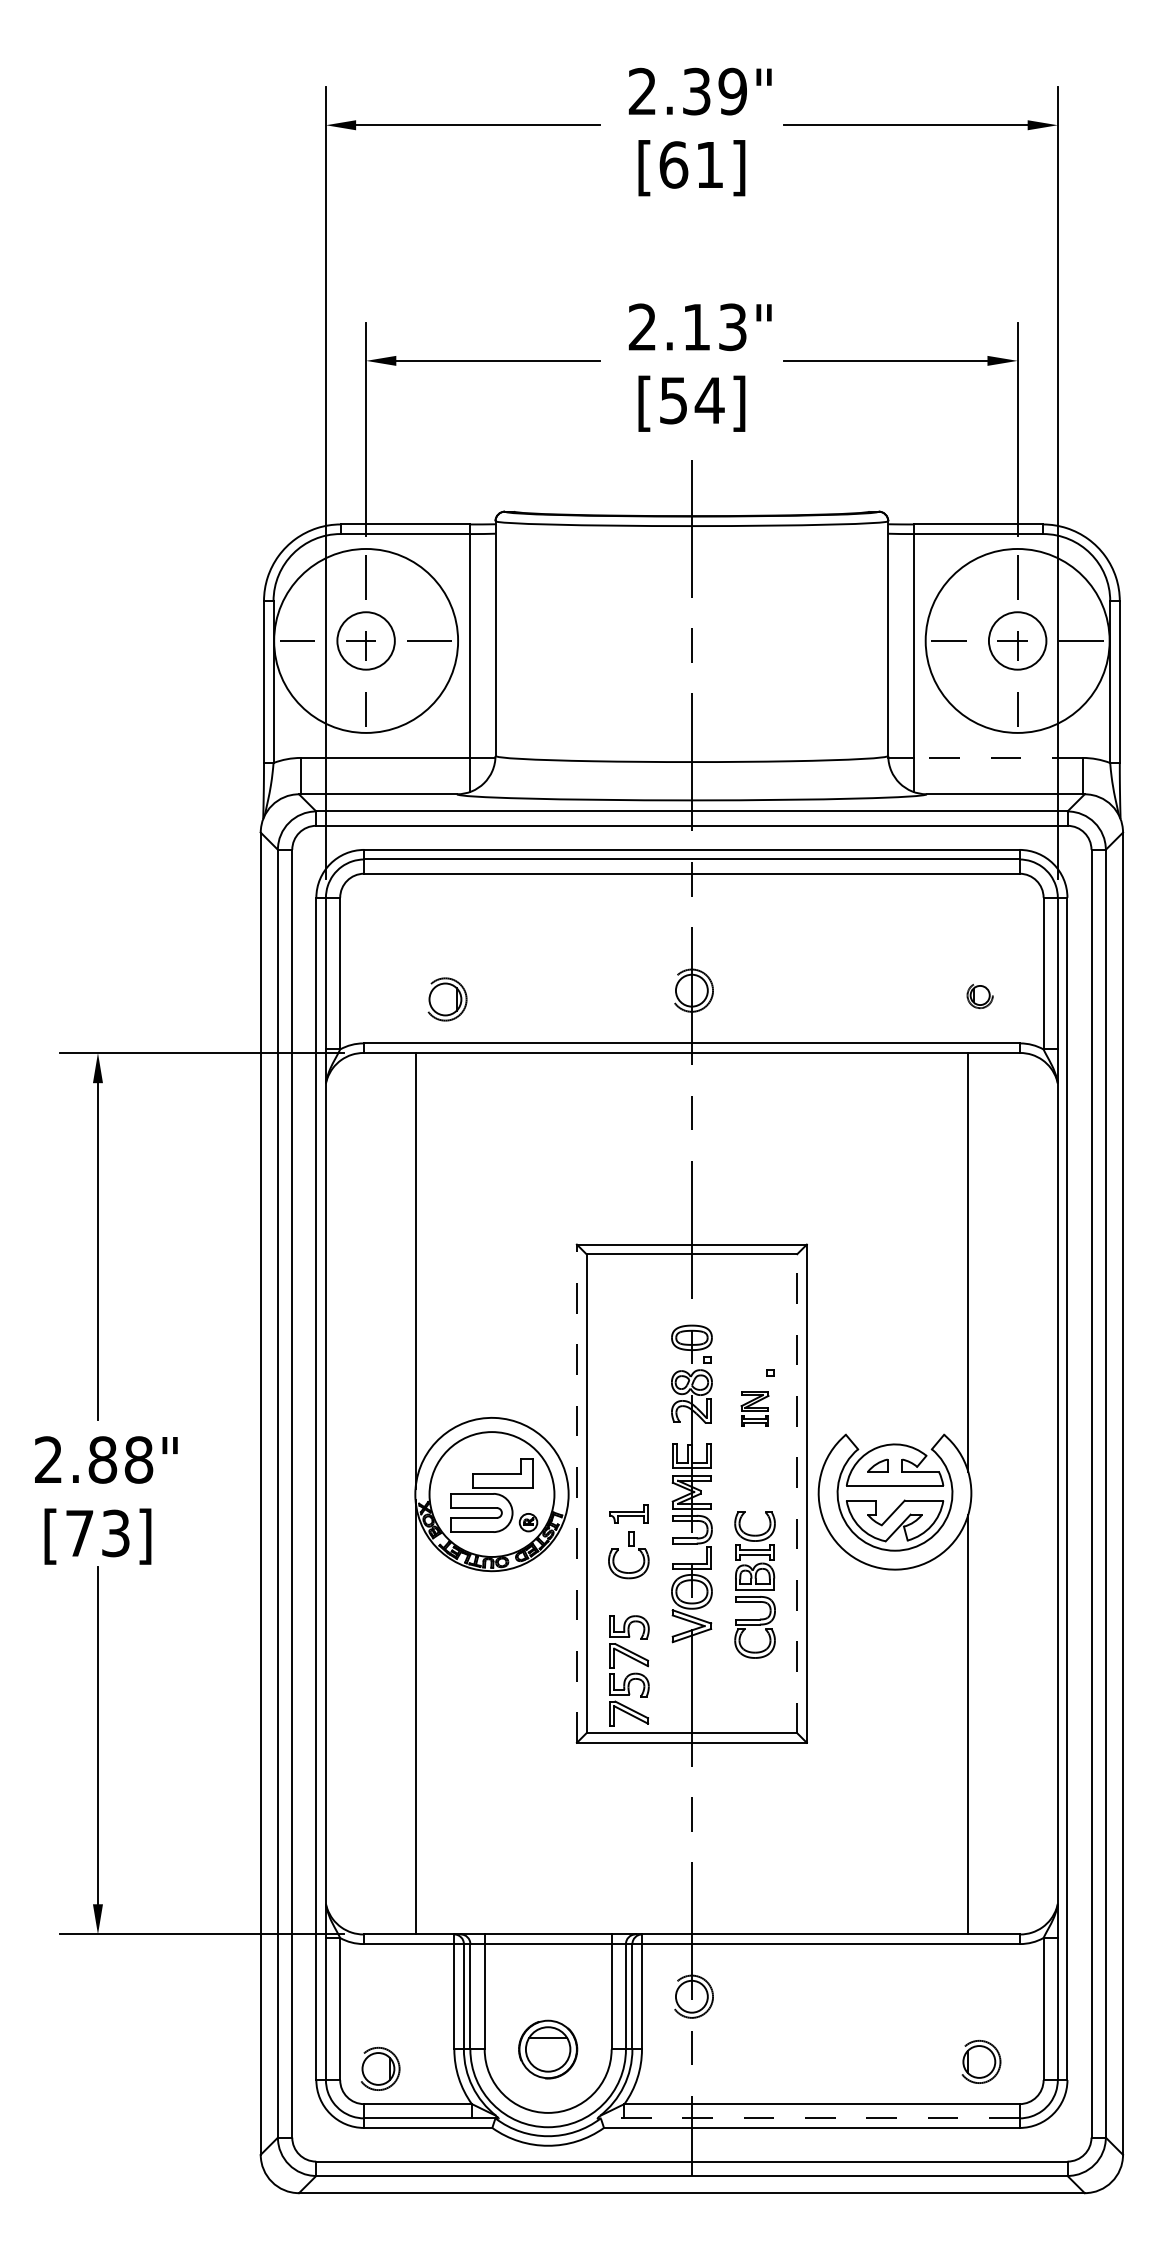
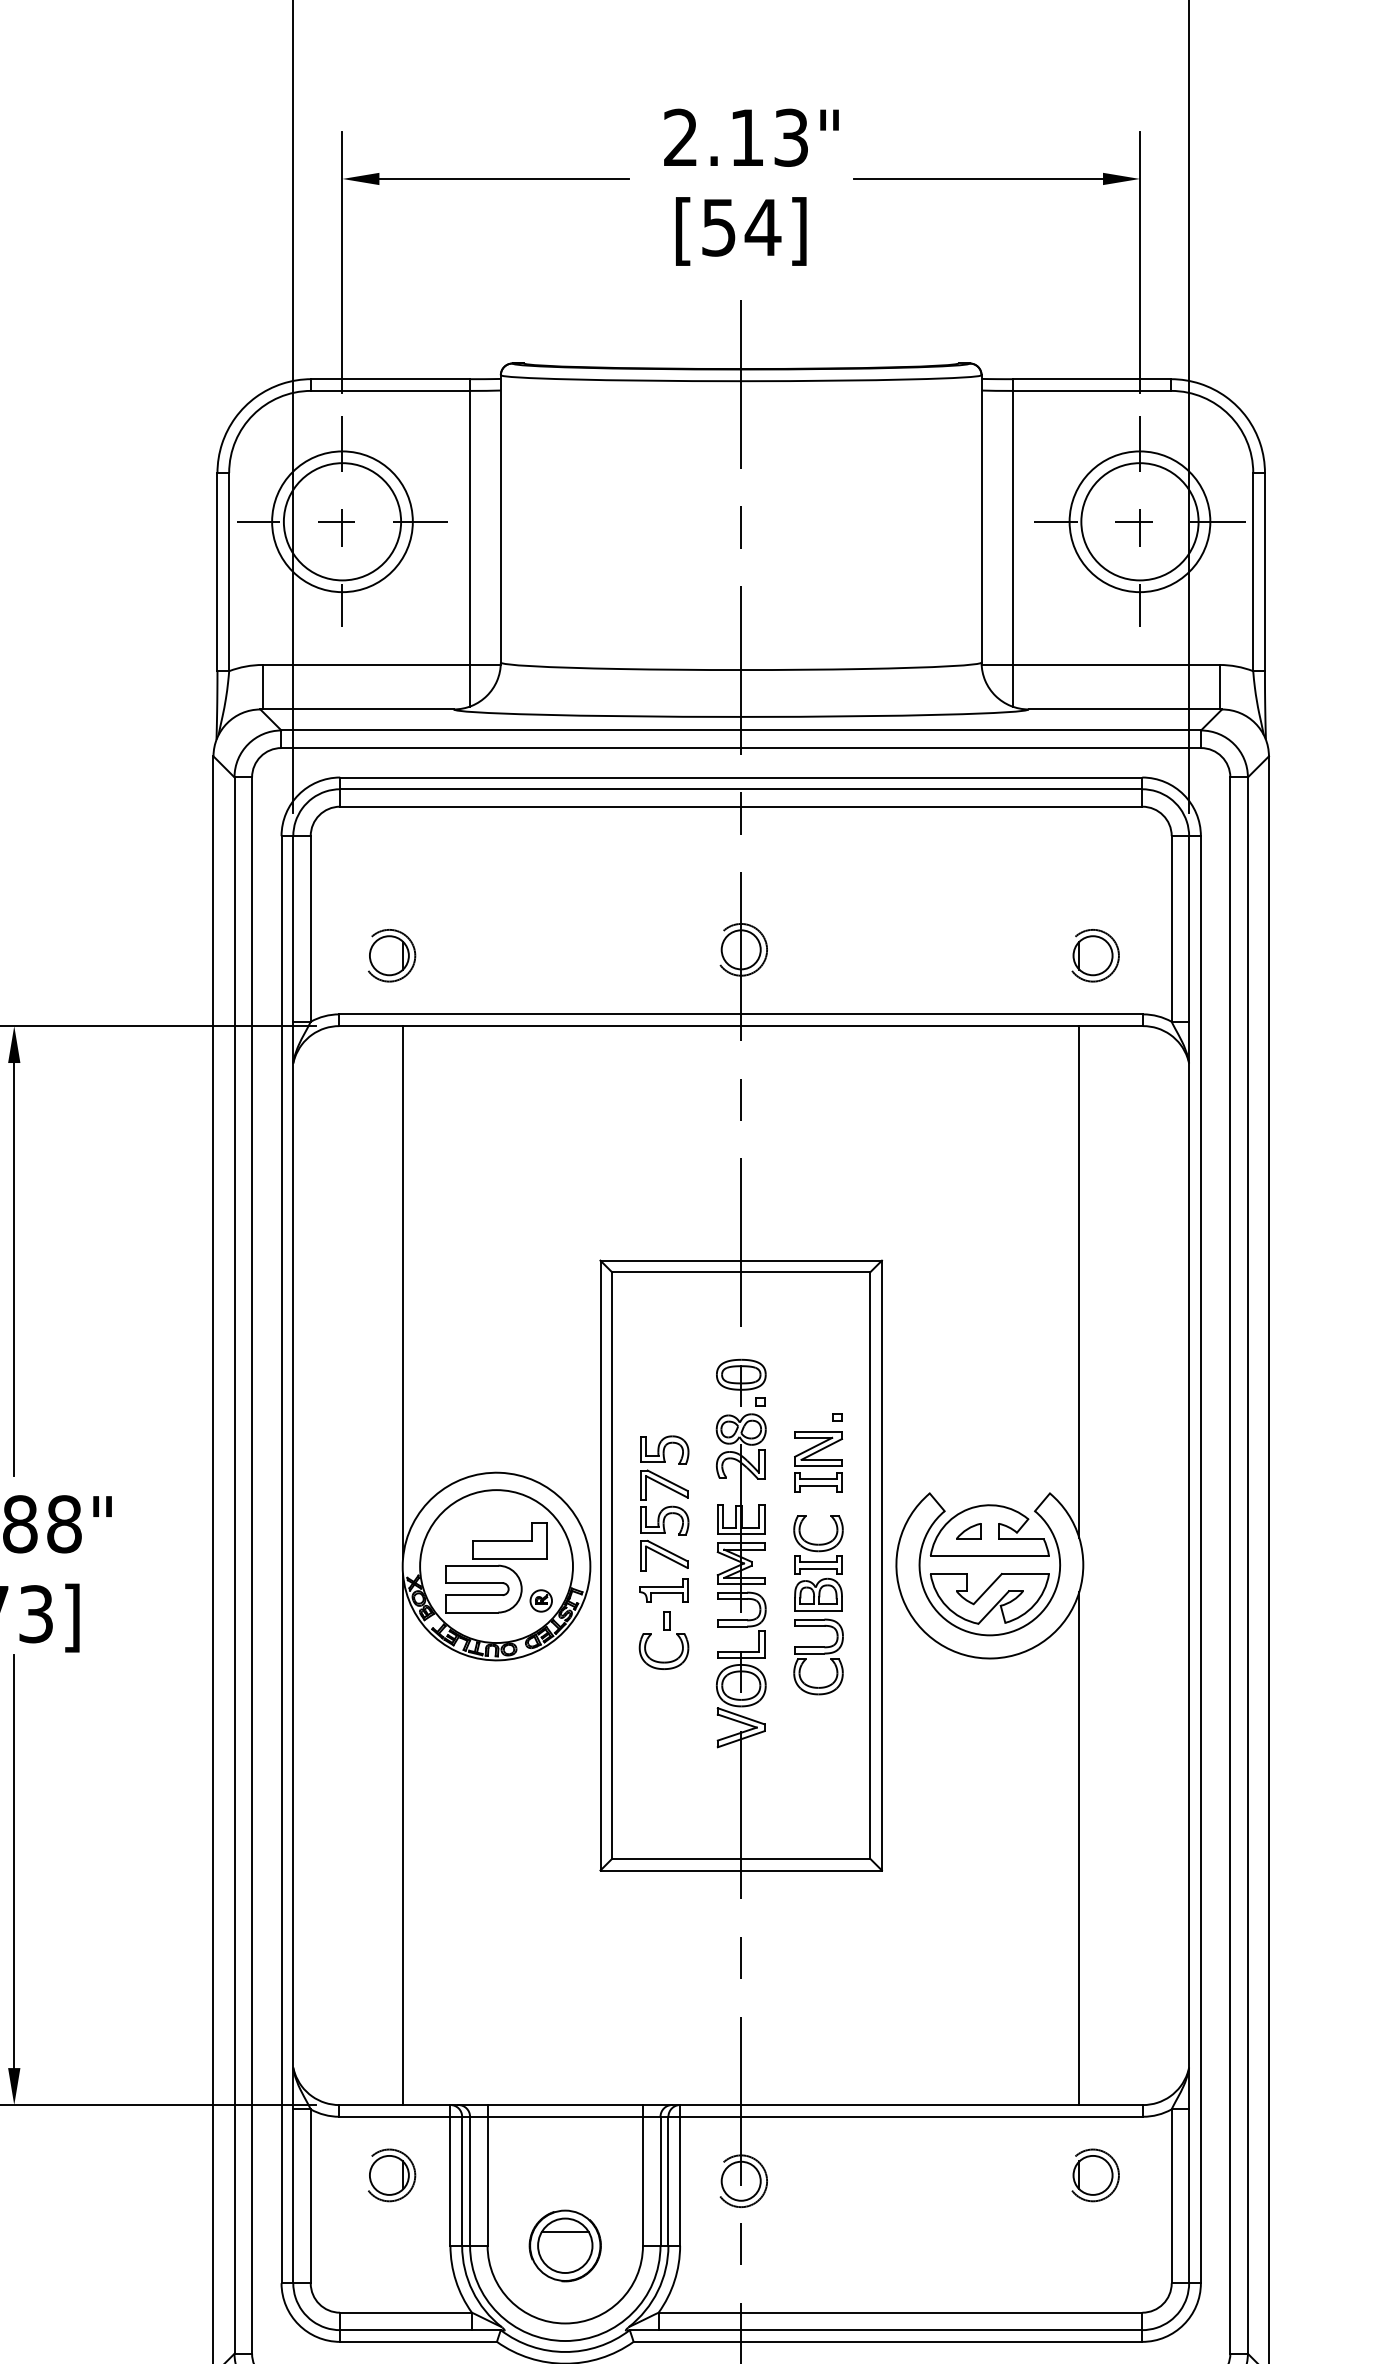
circle: (365, 640) -> (341, 521), size x0.62
circle: (366, 640) -> (342, 521), size x1.67
circle: (1017, 640) -> (1139, 521), size x0.62
circle: (1017, 640) -> (1139, 521), size x1.67
line: (998, 757) -> (1116, 664), dashed -> solid
part: (981, 995) -> (1095, 955), size x1.67
part: (447, 999) -> (391, 955), moved
part: (754, 1408) -> (817, 1461), size x1.43
line: (576, 1493) -> (599, 1565), dashed -> solid
line: (797, 1493) -> (870, 1565), dashed -> solid
part: (754, 1584) -> (817, 1604), moved
part: (629, 1670) -> (664, 1502), moved
part: (981, 2061) -> (1095, 2174), moved
part: (380, 2068) -> (391, 2174), moved
line: (809, 2118) -> (885, 2330), dashed -> solid

